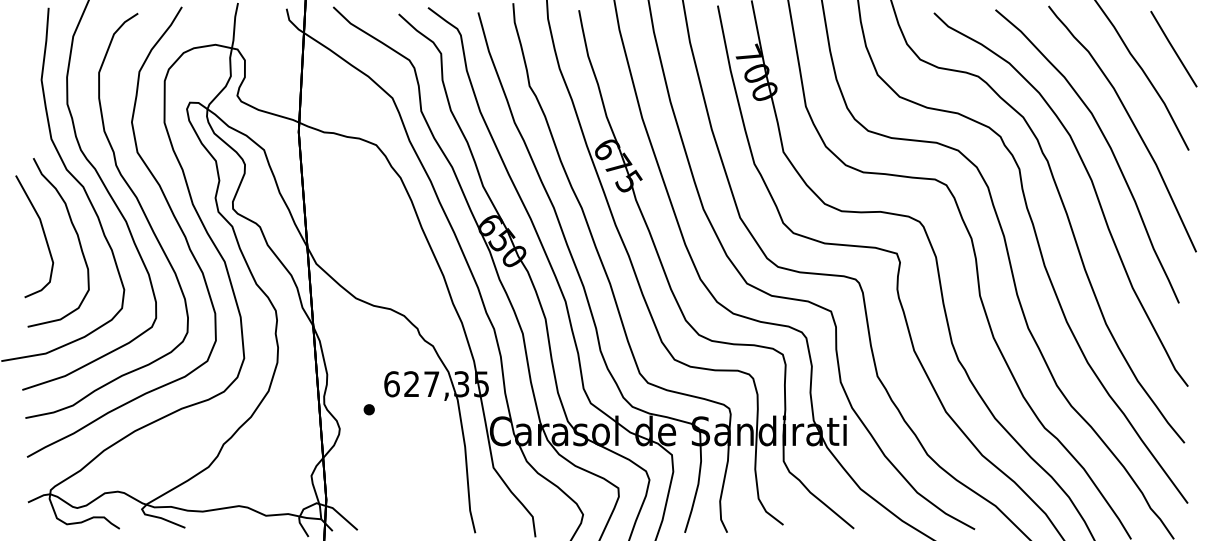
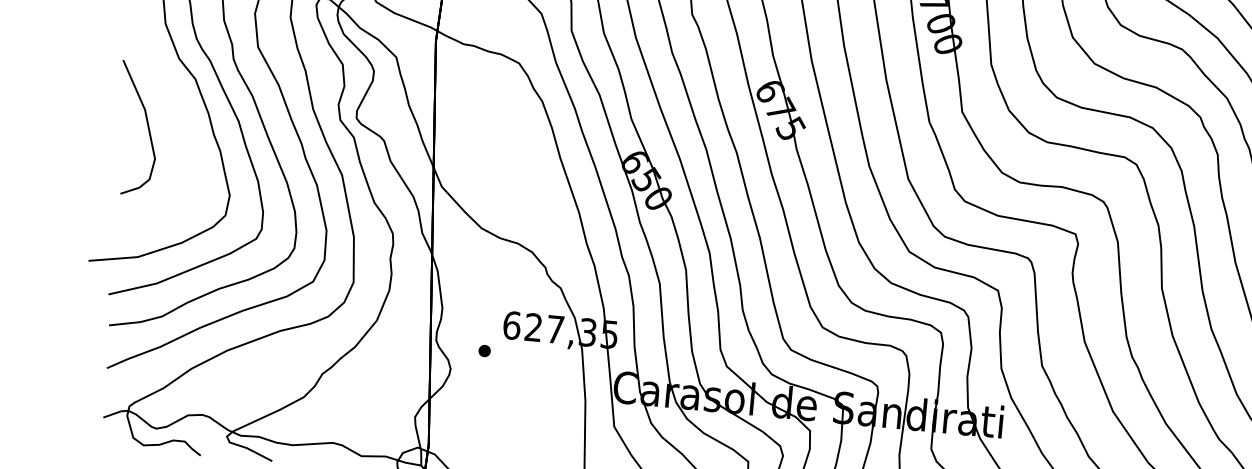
curve: (76, 235) -> (183, 131), removed

